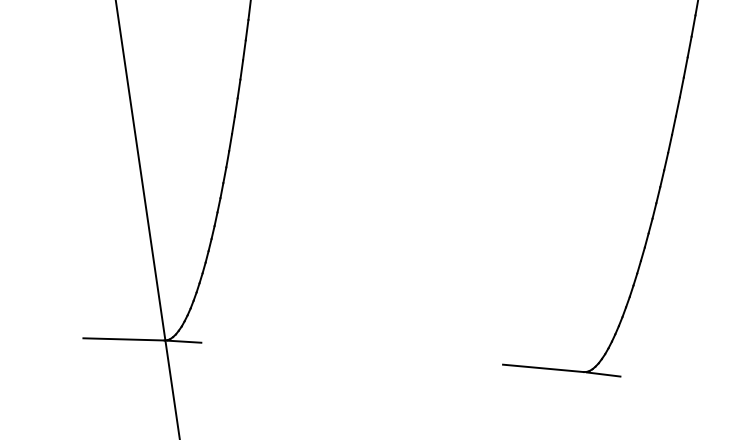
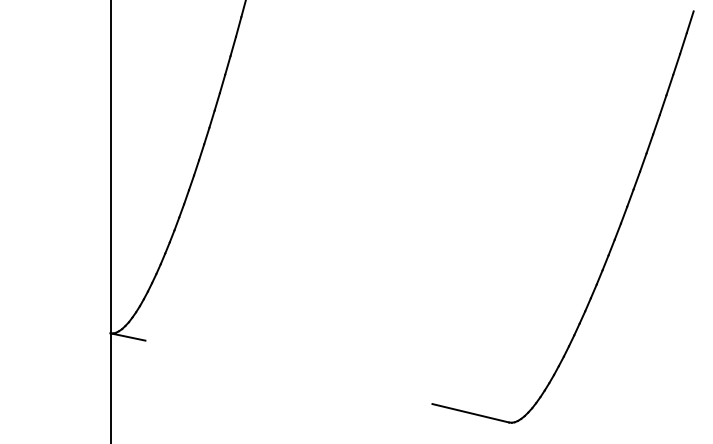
line: (123, 339) -> (71, 326), removed
line: (603, 374) -> (527, 427), removed

